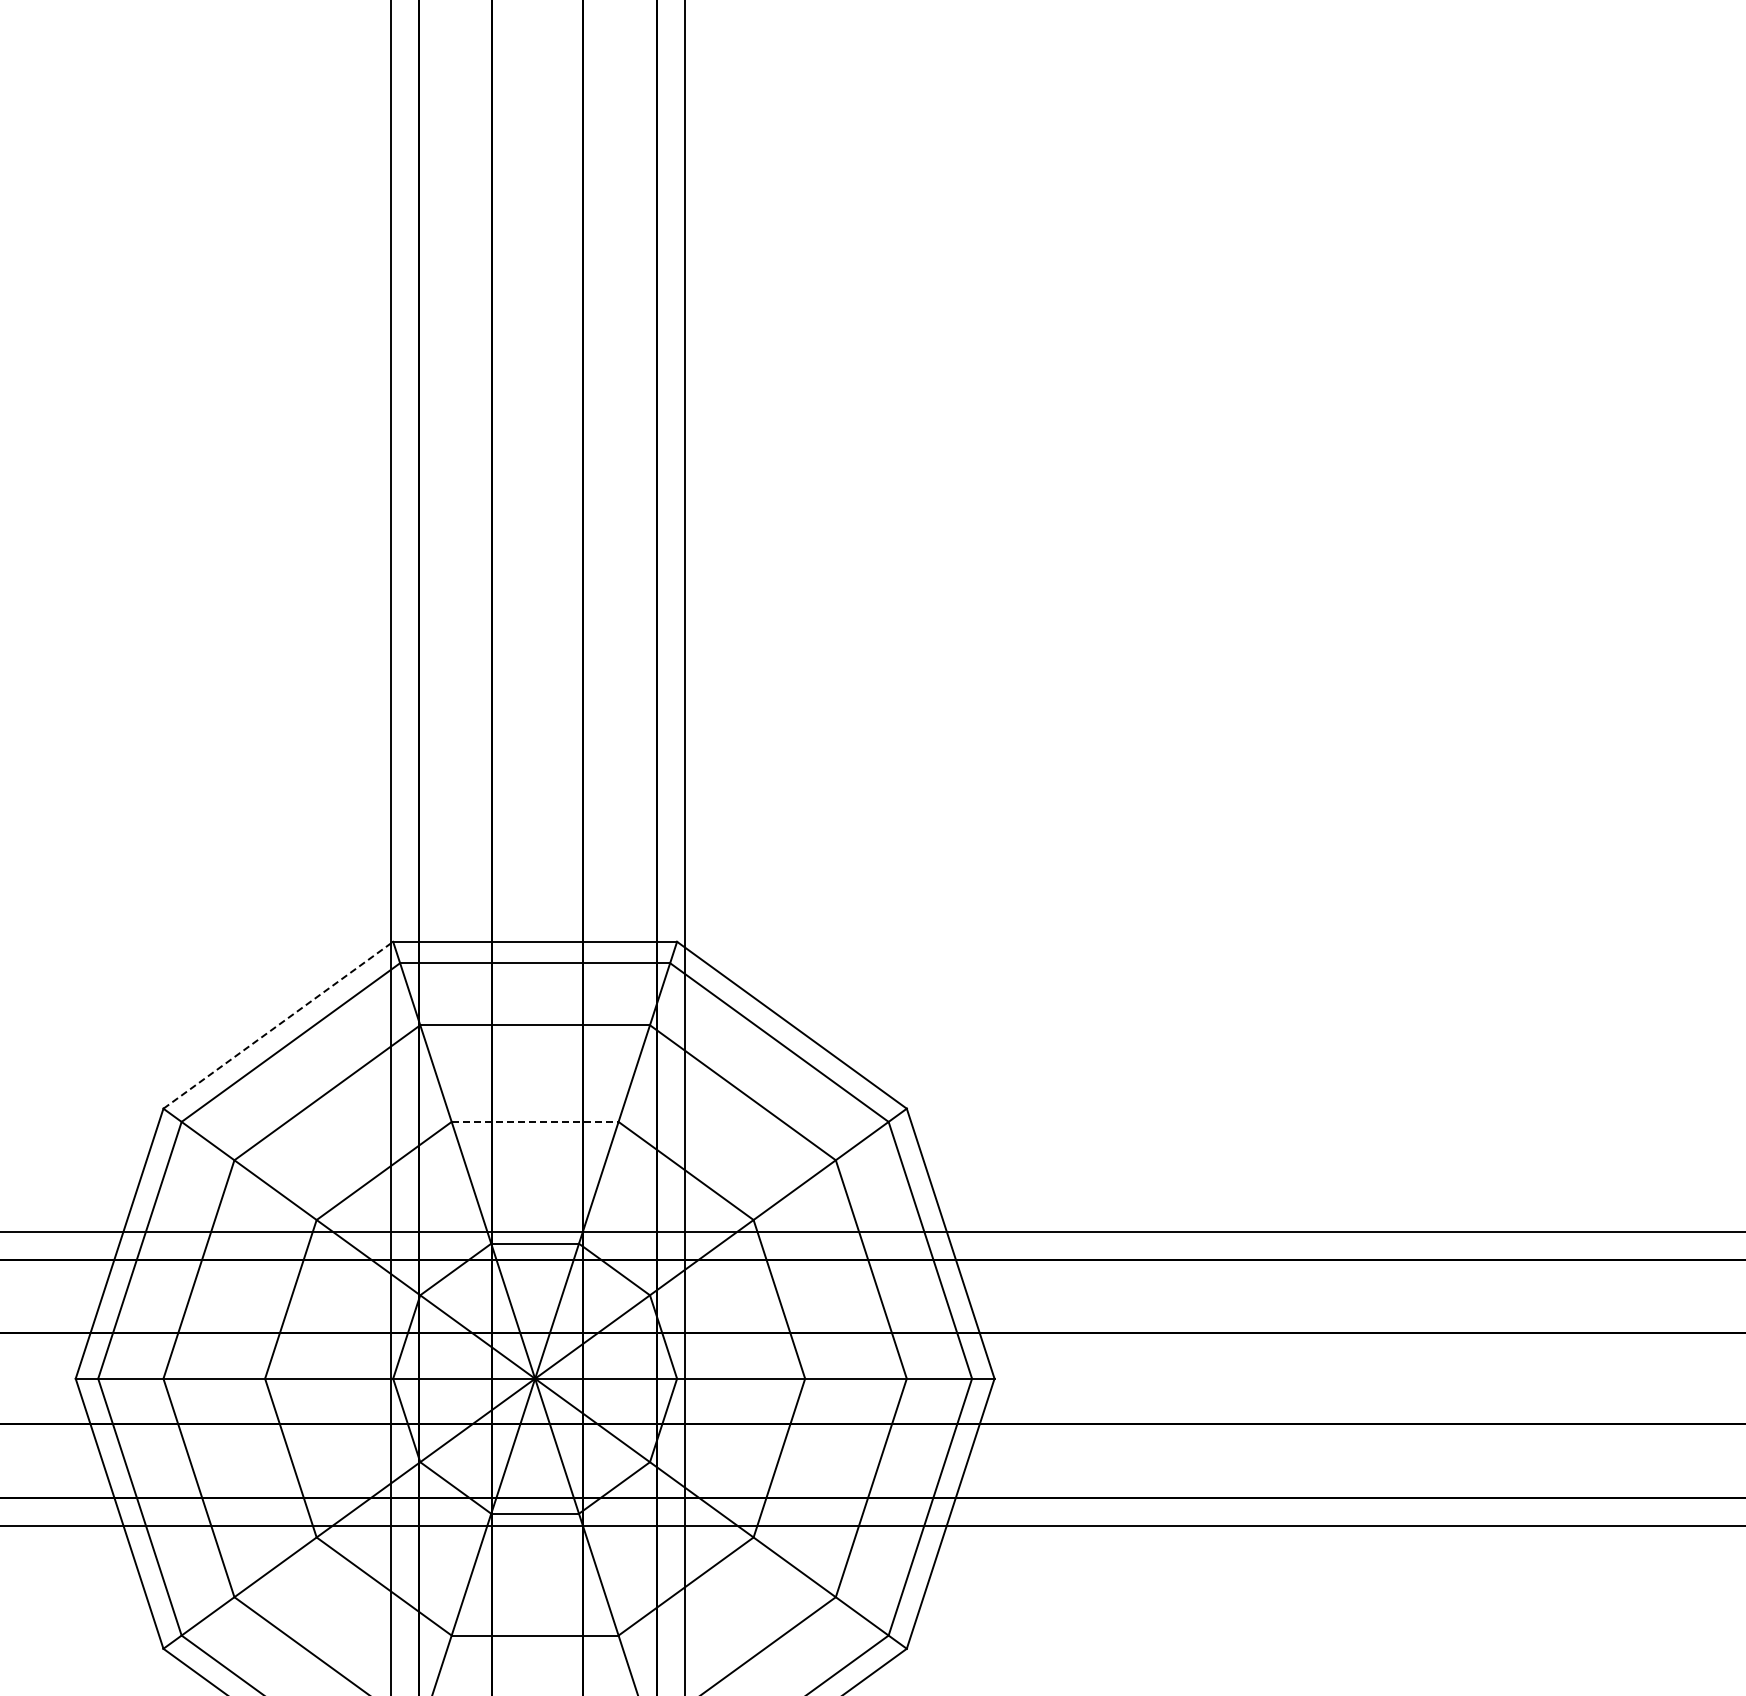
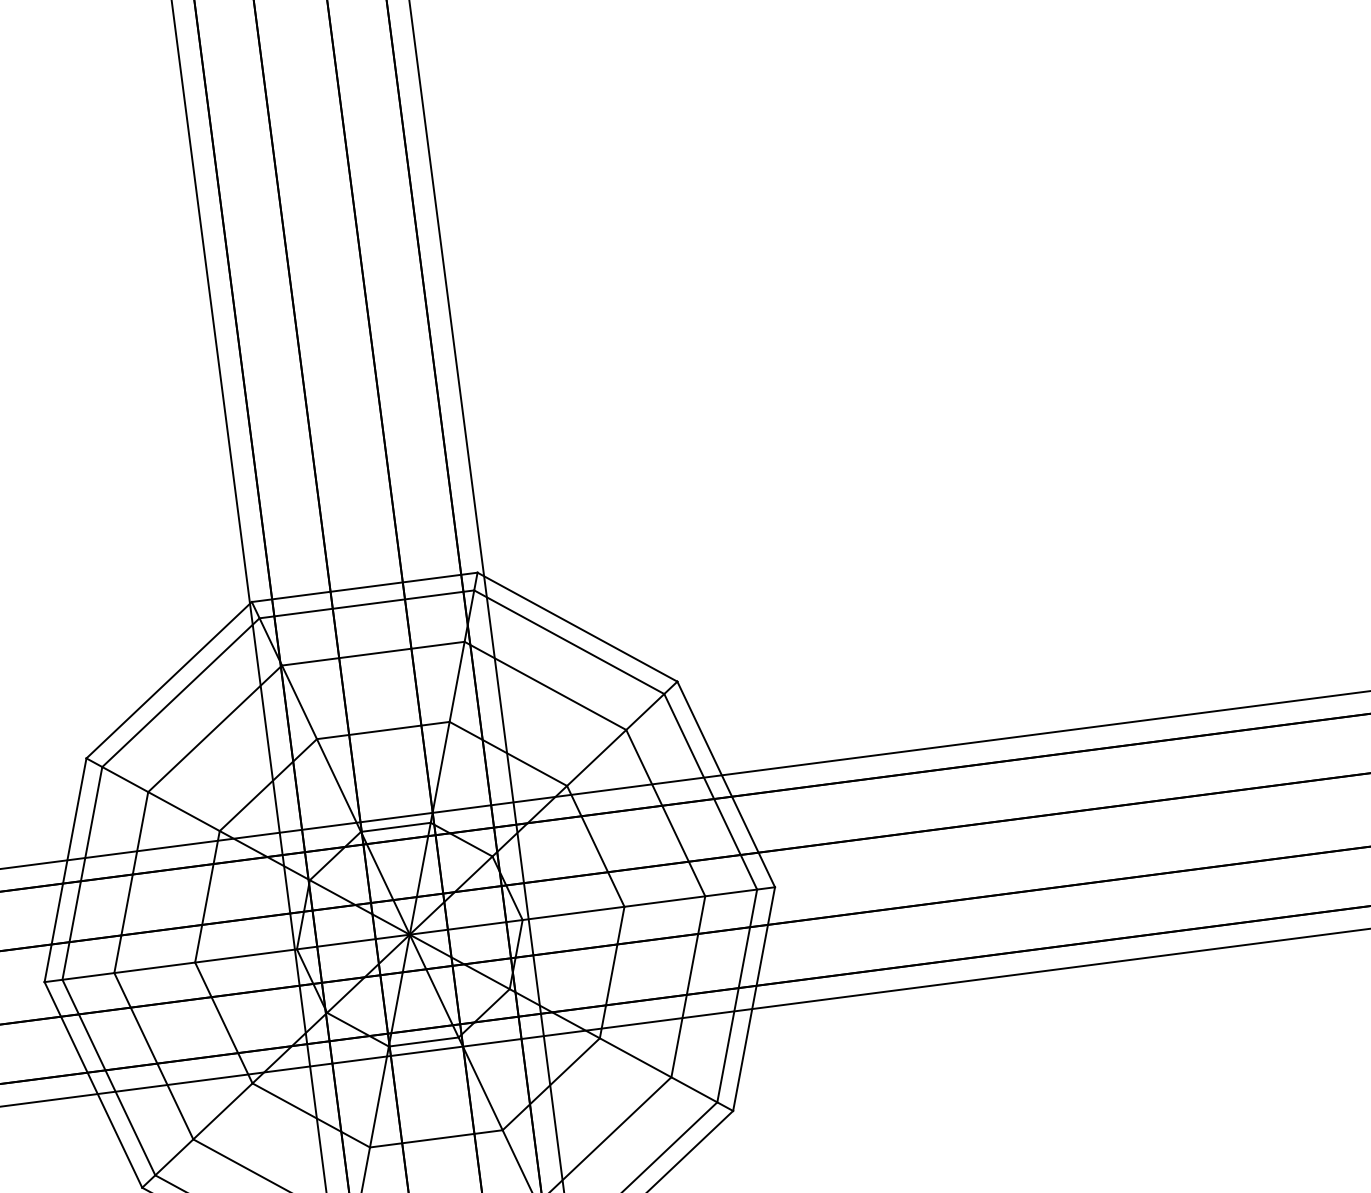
line: (278, 1025) -> (169, 680), dashed -> solid
line: (535, 1121) -> (383, 730), dashed -> solid

